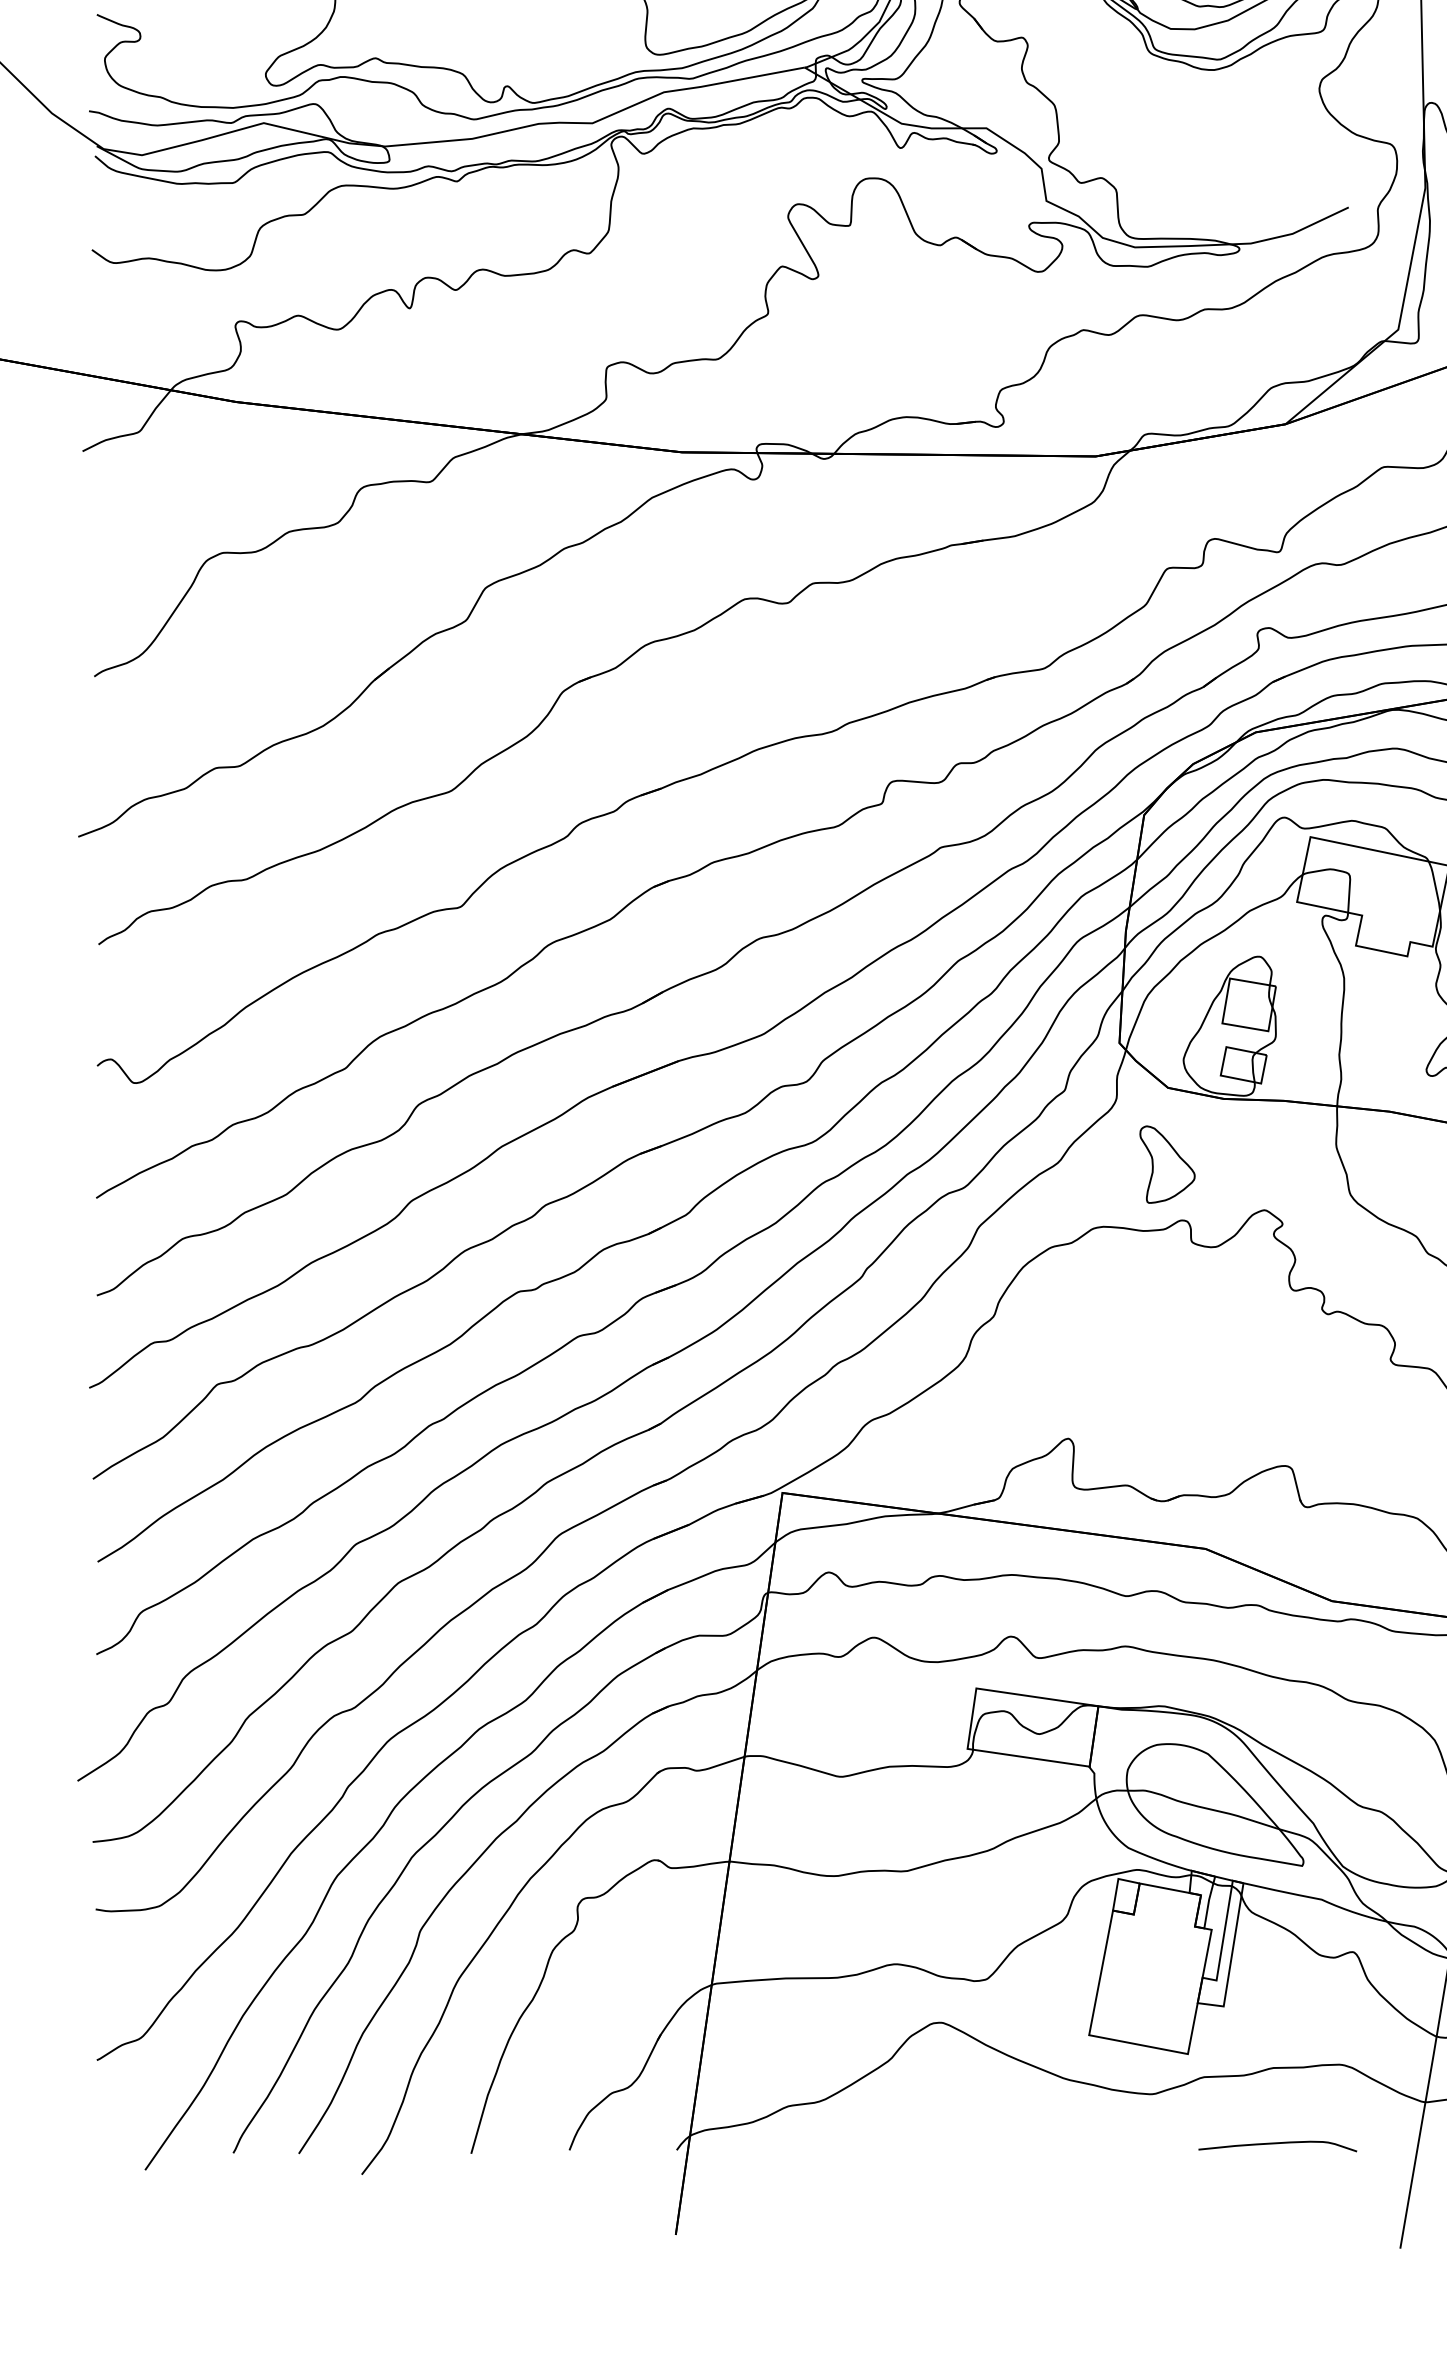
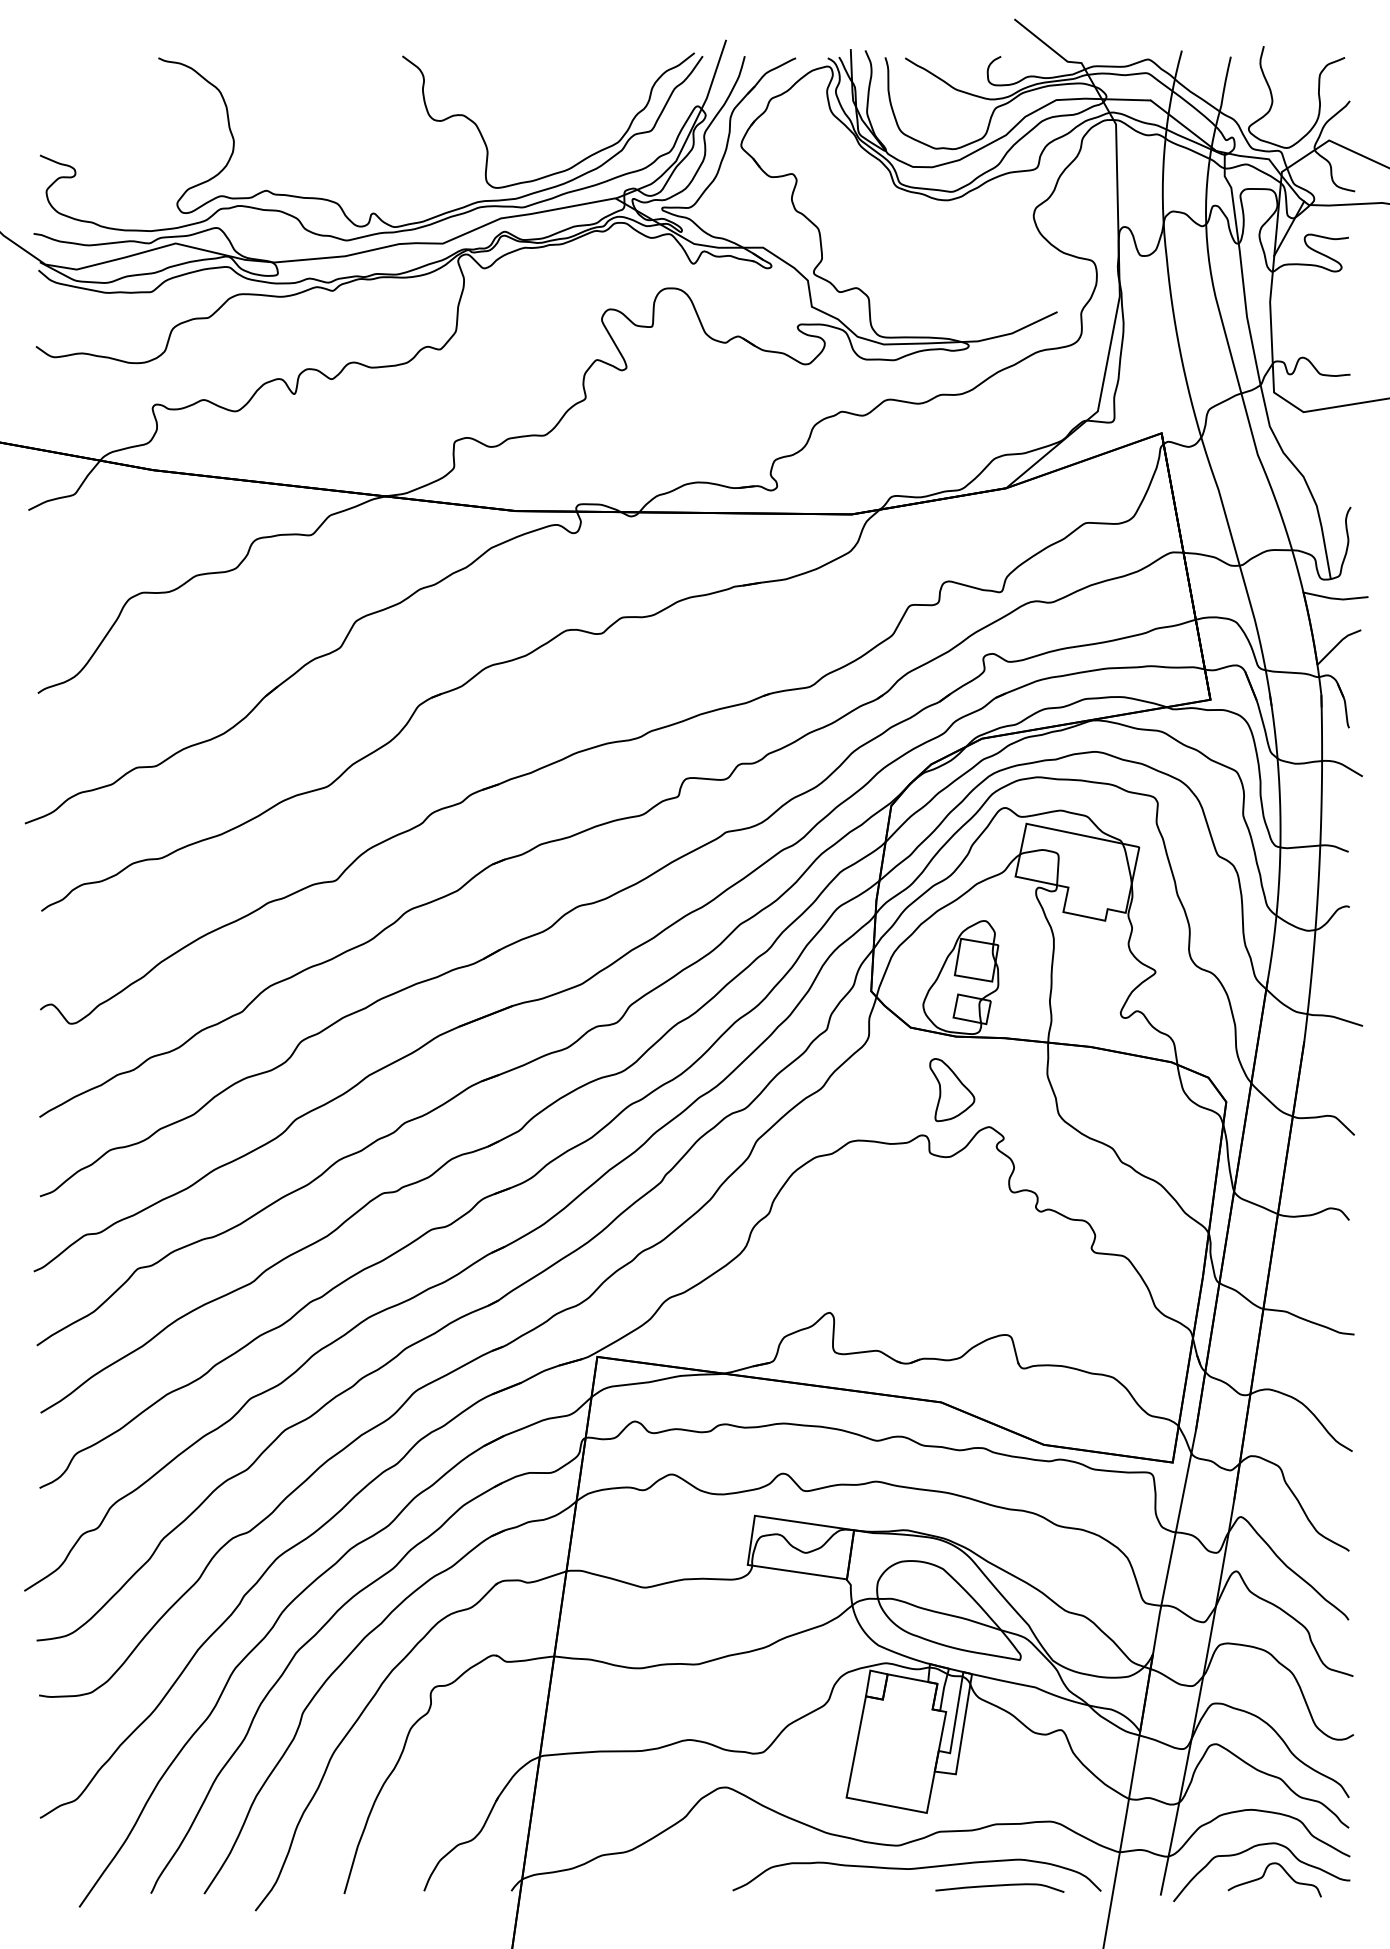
part: (1167, 1165) -> (952, 1090), moved
curve: (1175, 2123) -> (916, 1869), added

